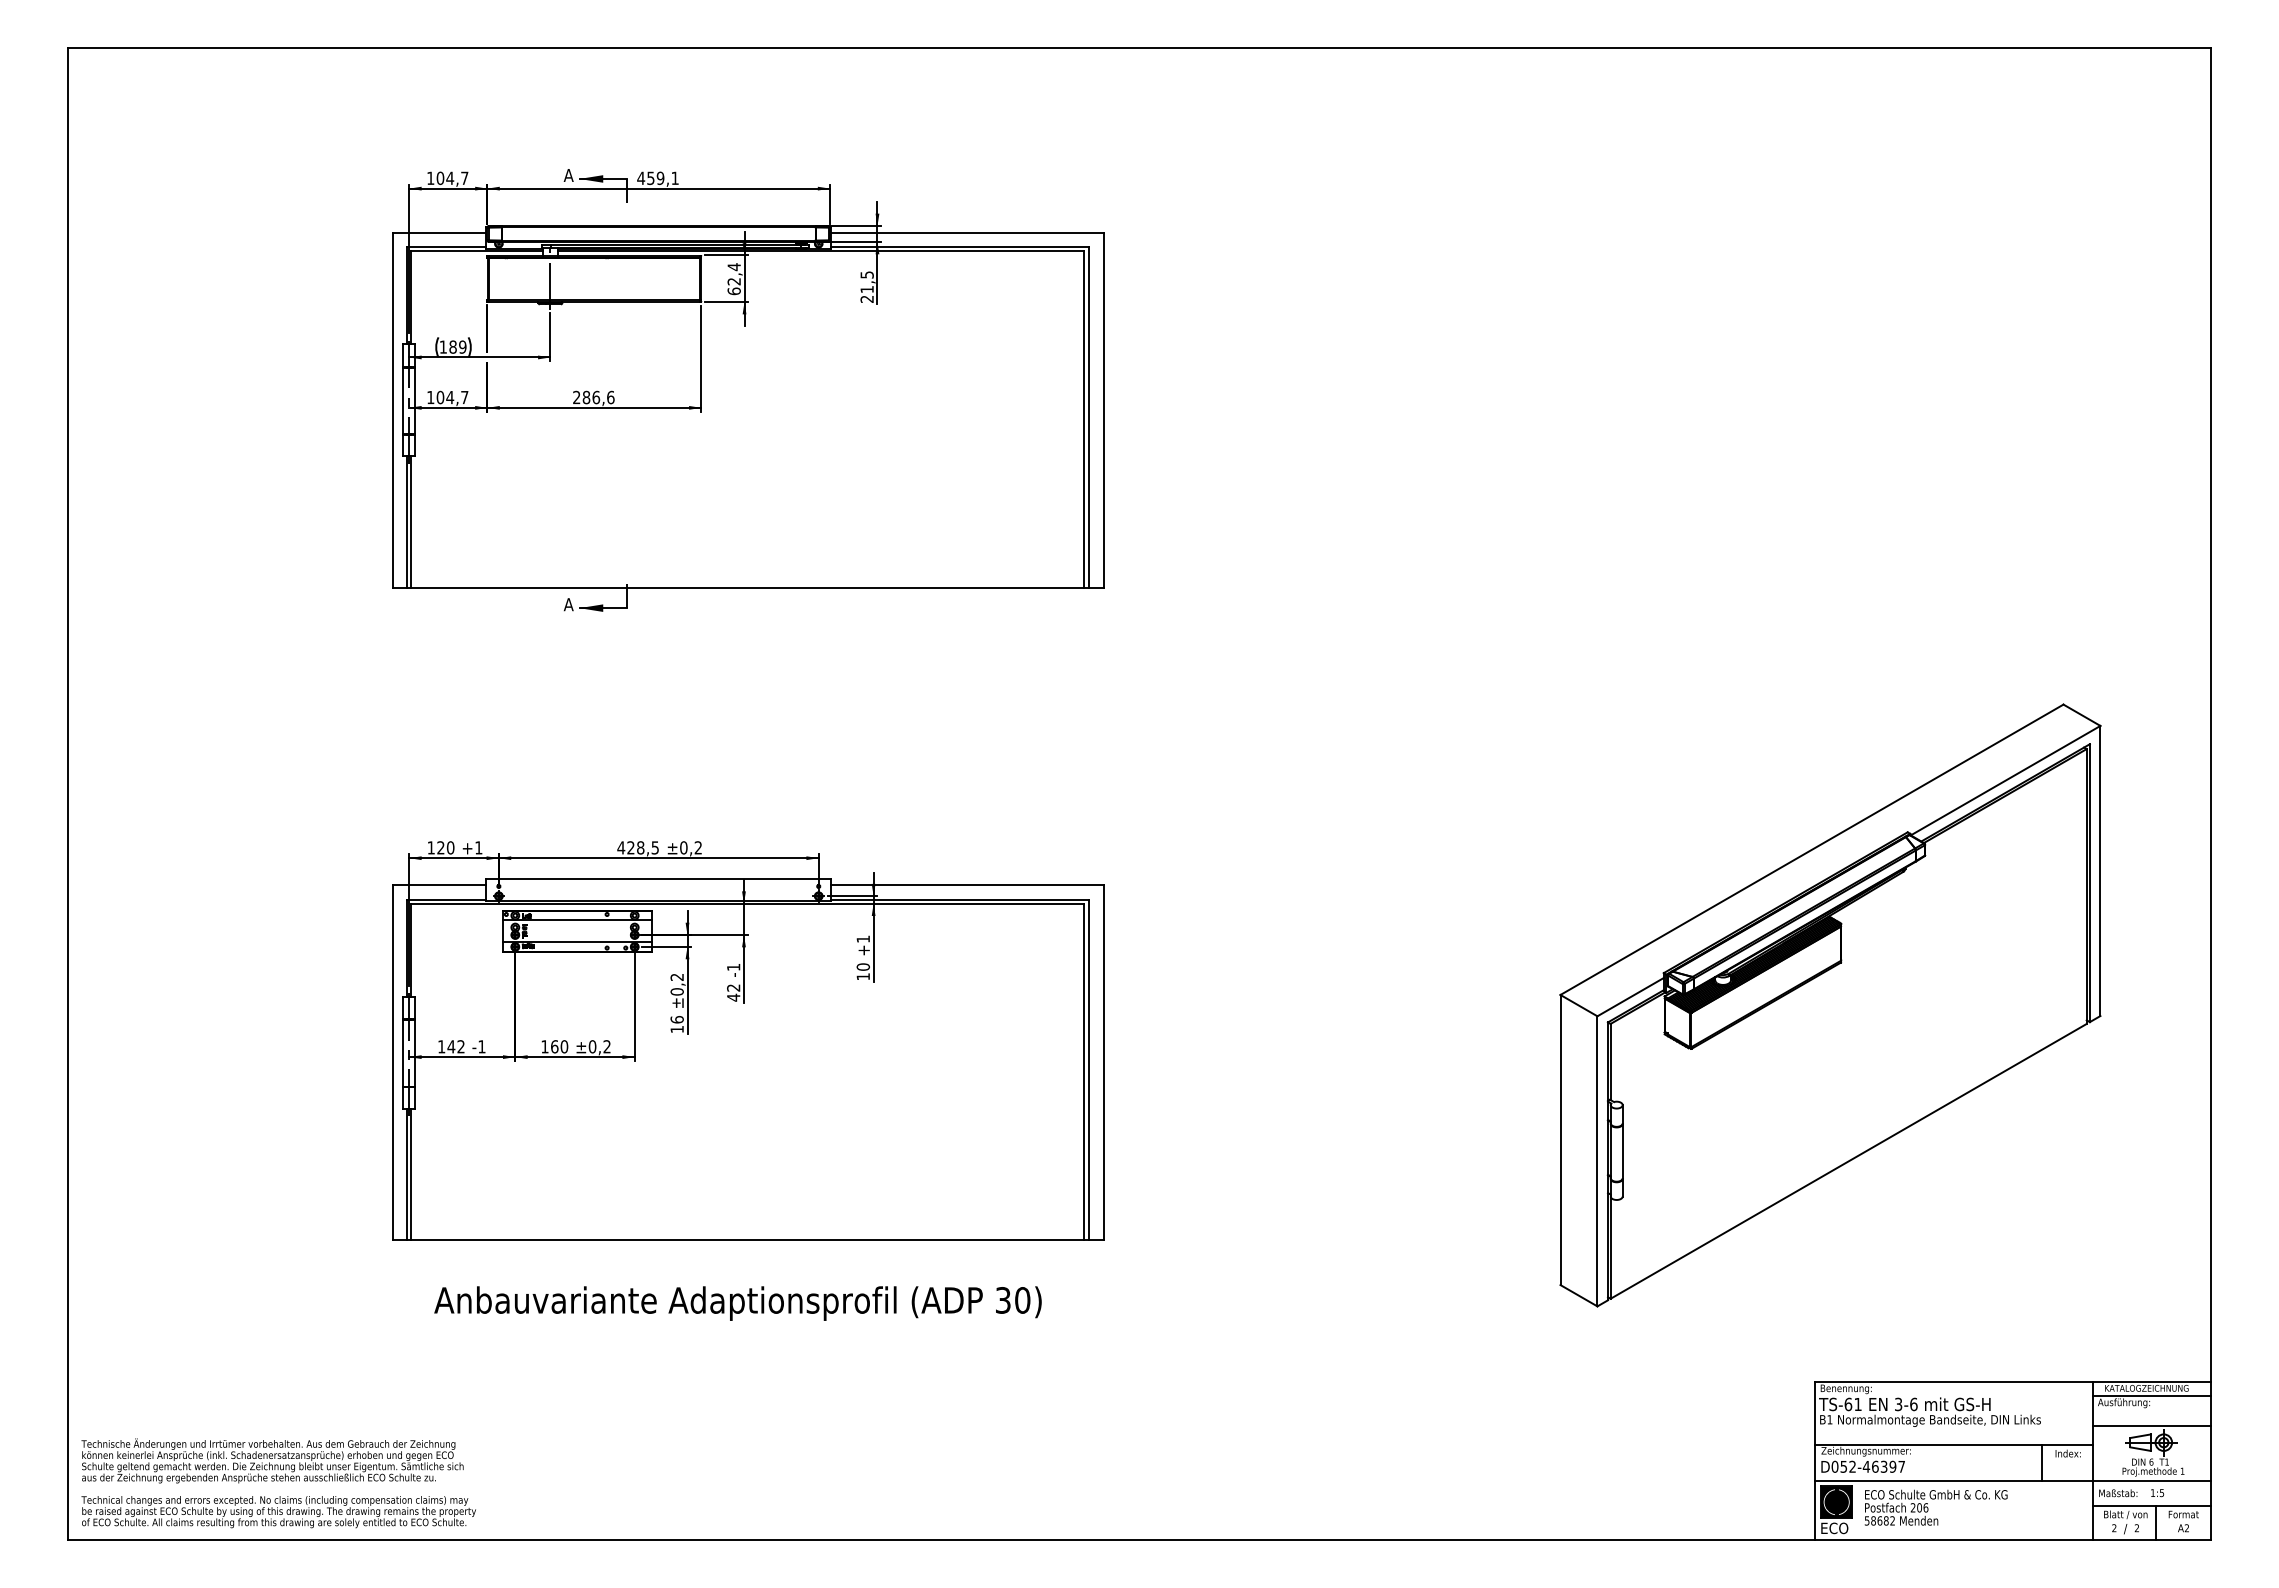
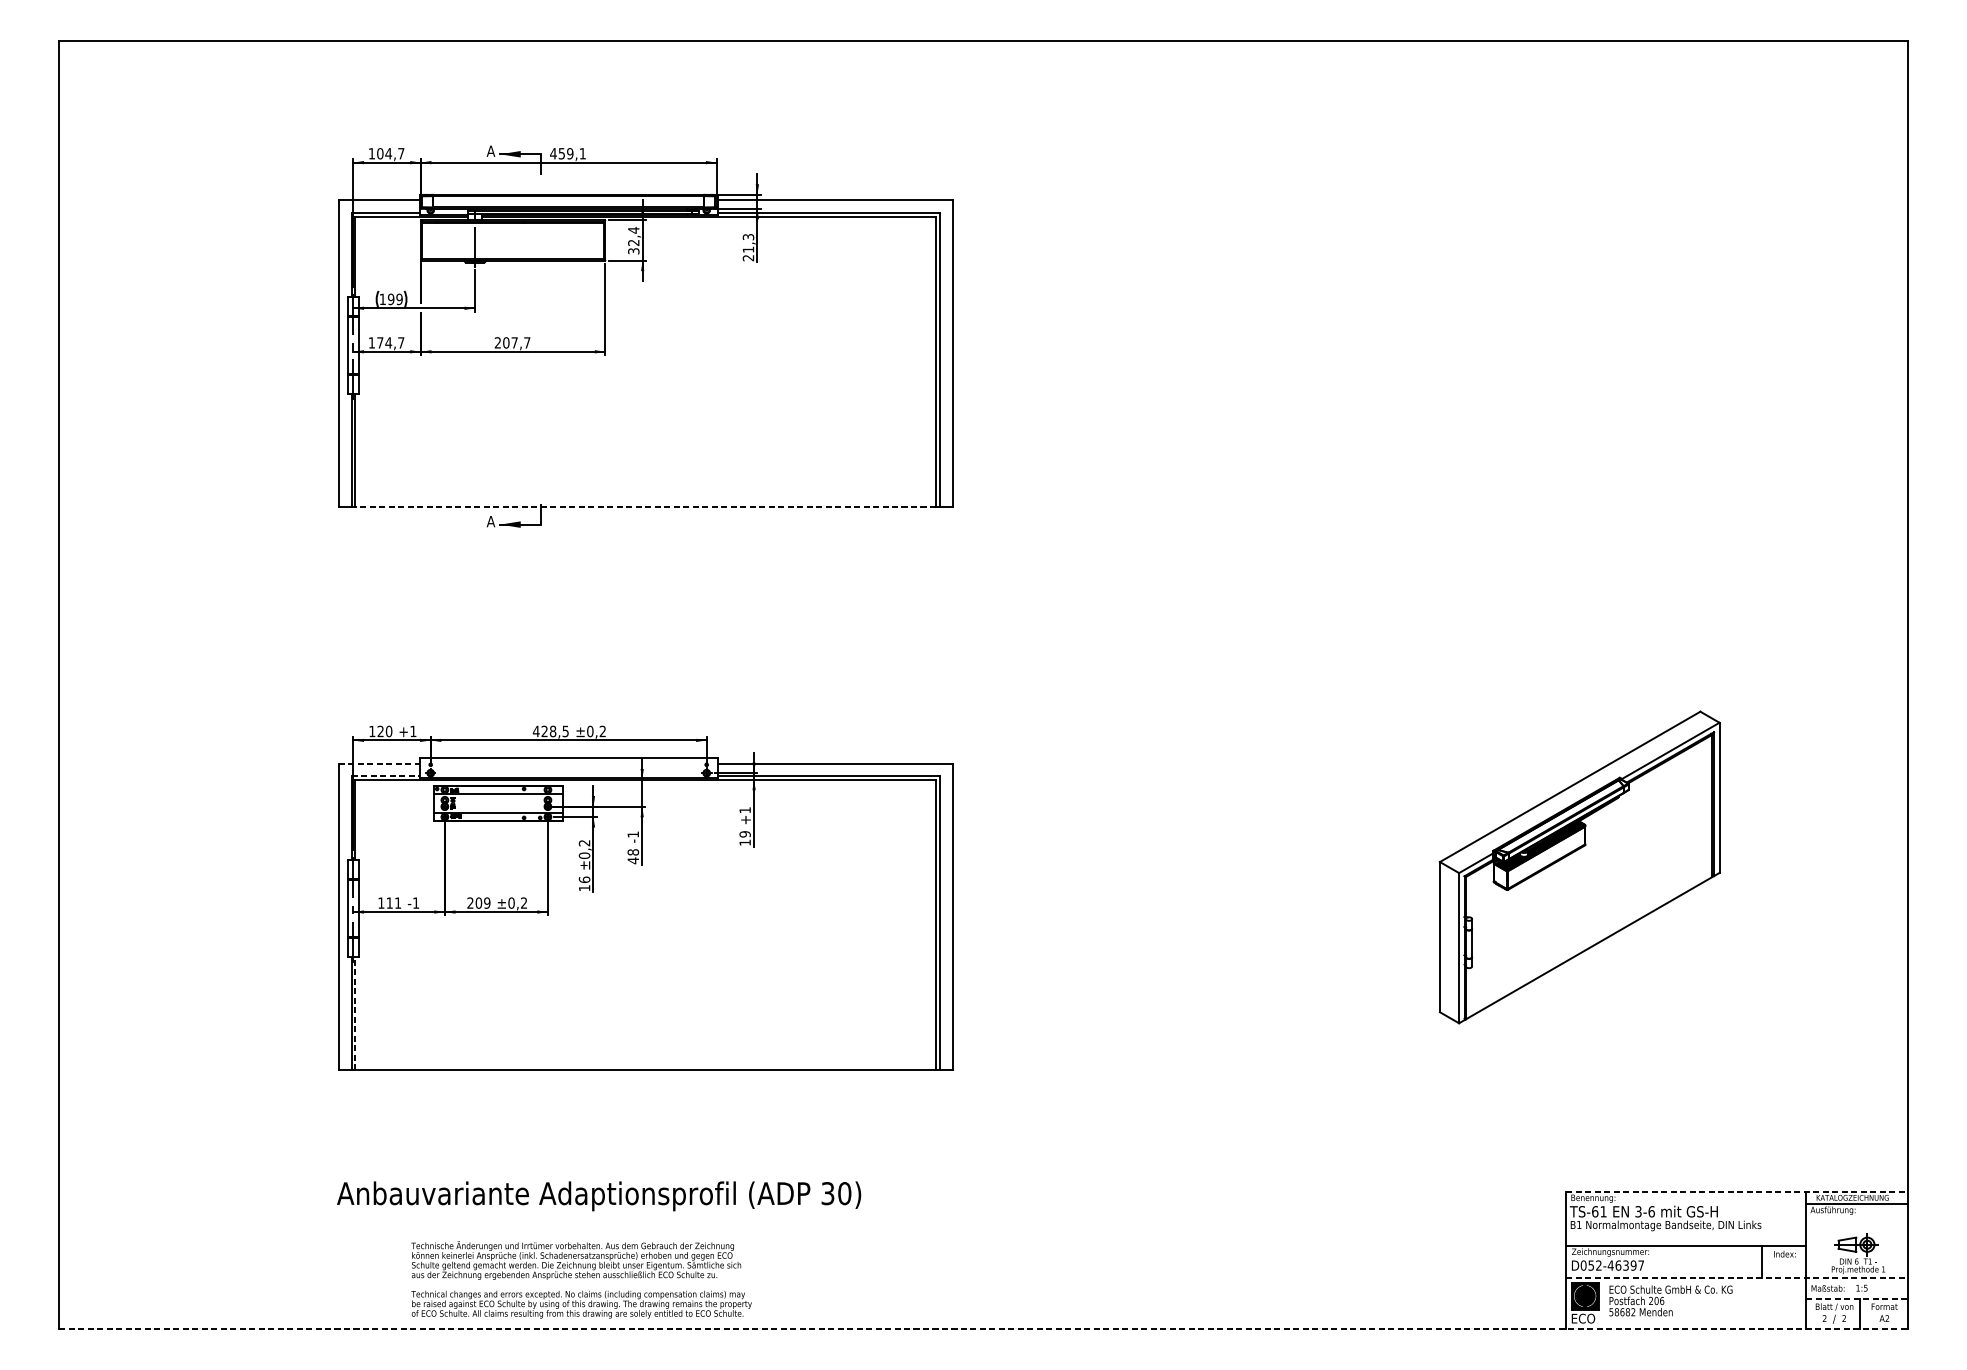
text: (866, 274) -> (747, 236), 21,5 -> 21,3
text: (733, 291) -> (633, 251), 62,4 -> 32,4
text: (452, 346) -> (390, 298), 189 -> 199
text: (440, 397) -> (380, 342), 104,7 -> 174,7
text: (598, 397) -> (516, 342), 286,6 -> 207,7
line: (747, 587) -> (645, 506), solid -> dashed
line: (439, 885) -> (379, 763), solid -> dashed
line: (447, 899) -> (386, 776), solid -> dashed
text: (863, 966) -> (745, 833), 10 -> 19
text: (733, 987) -> (633, 851), 42 -> 48
part: (1830, 1005) -> (1579, 867), size x0.6
text: (455, 1046) -> (393, 902), 142 -> 111
text: (554, 1046) -> (478, 902), 160 -> 209
line: (411, 1174) -> (355, 1013), solid -> dashed
text: (737, 1303) -> (598, 1196), moved
line: (2012, 1381) -> (1736, 1191), solid -> dashed
line: (2151, 1426) -> (1856, 1230), removed
line: (2012, 1480) -> (1736, 1277), solid -> dashed
text: (278, 1483) -> (581, 1279), moved
line: (2151, 1505) -> (1856, 1298), solid -> dashed
line: (1139, 1540) -> (983, 1329), solid -> dashed

